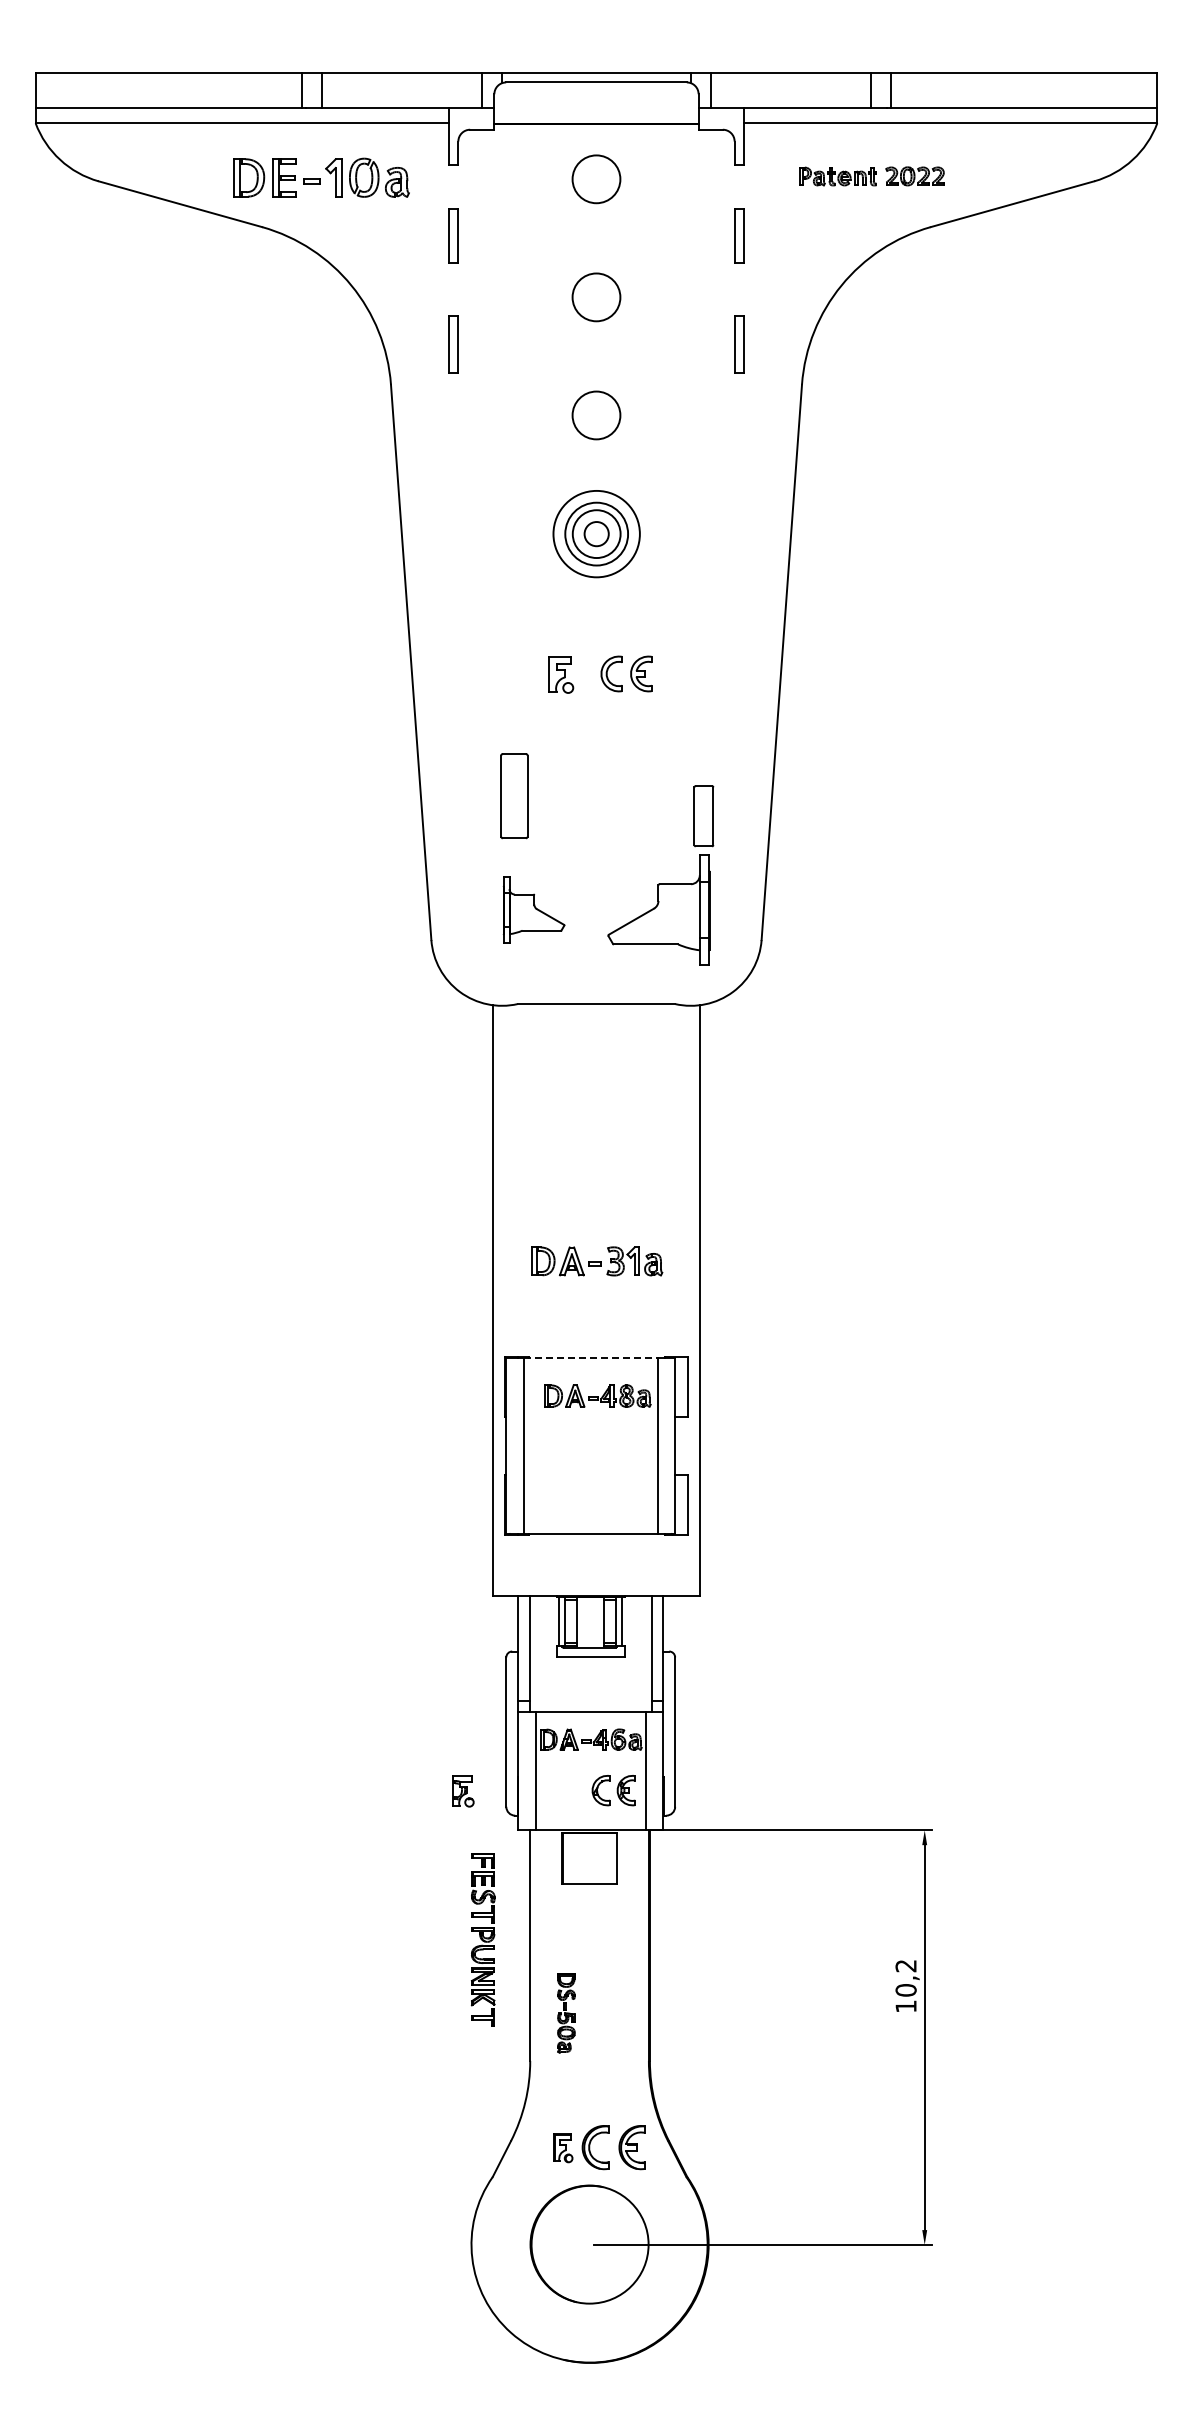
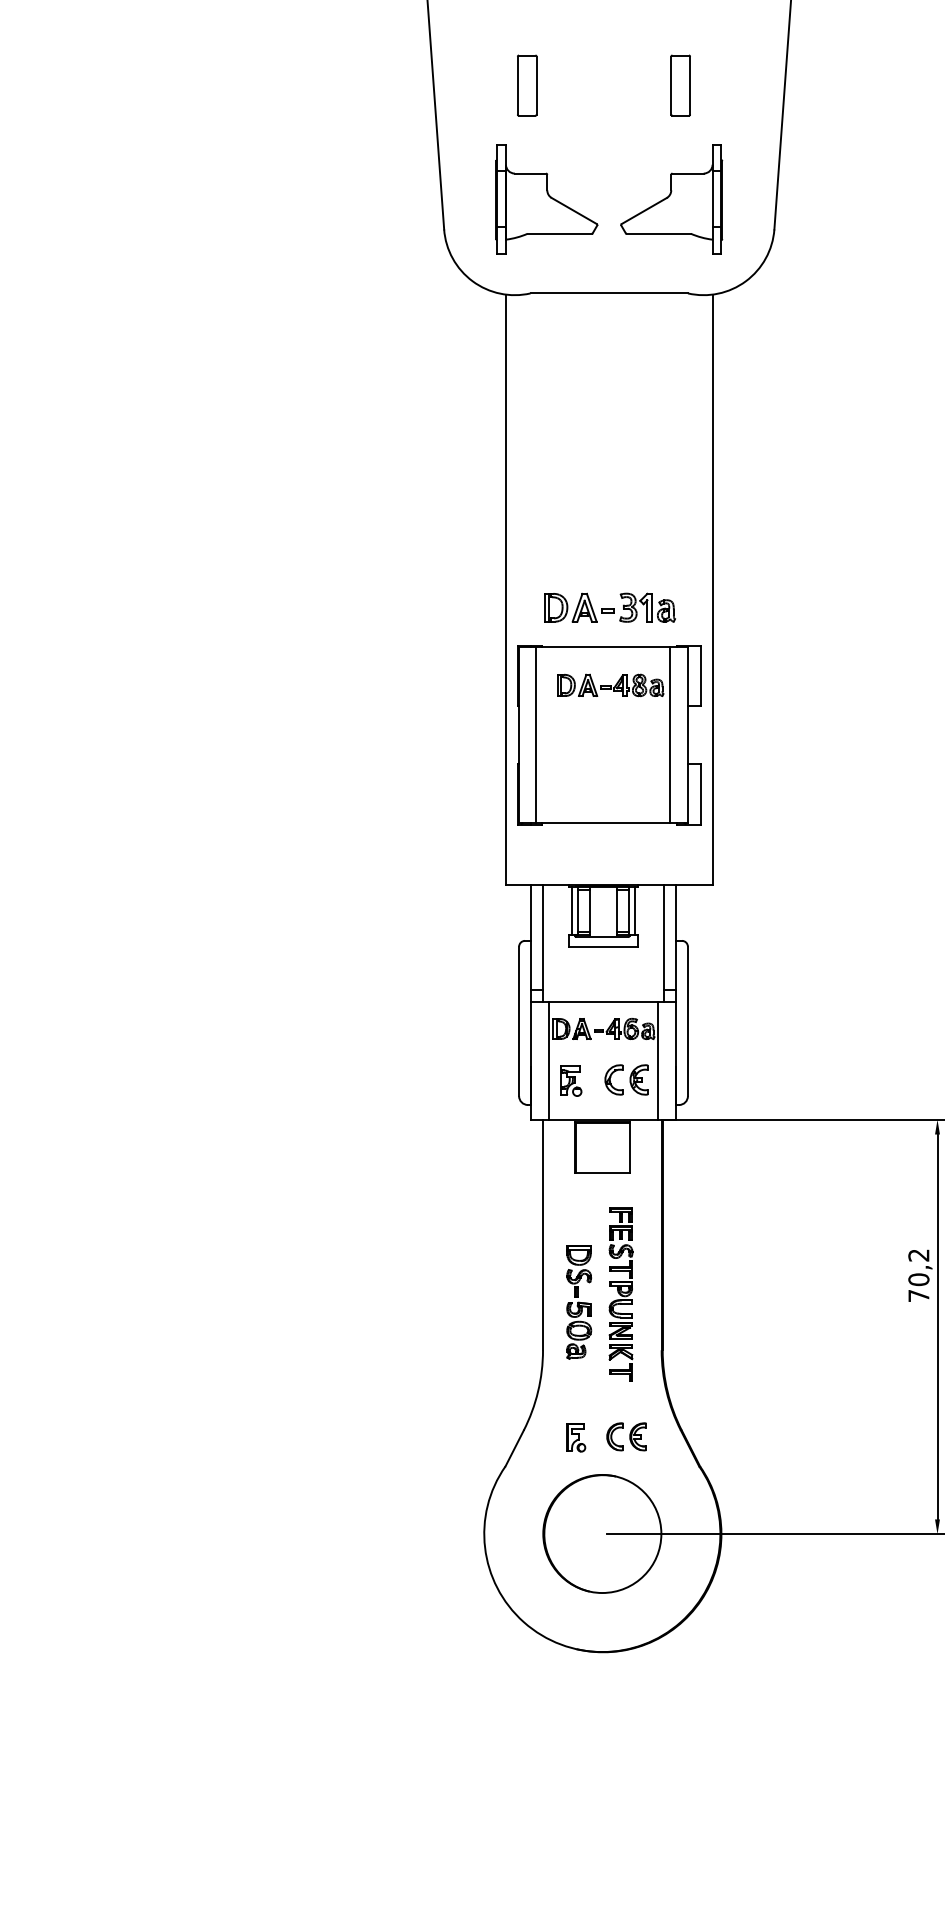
part: (514, 796) -> (527, 85), size x0.71
part: (703, 816) -> (680, 85), moved
part: (533, 909) -> (546, 198), size x1.67
part: (597, 1261) -> (610, 607), moved
line: (591, 1357) -> (604, 646), dashed -> solid
part: (463, 1791) -> (571, 1080), moved
part: (482, 1939) -> (620, 1293), moved
text: (905, 2006) -> (918, 1295), 10,2 -> 70,2
part: (566, 2013) -> (579, 1302), size x1.43
part: (613, 2147) -> (626, 1436), size x0.62

